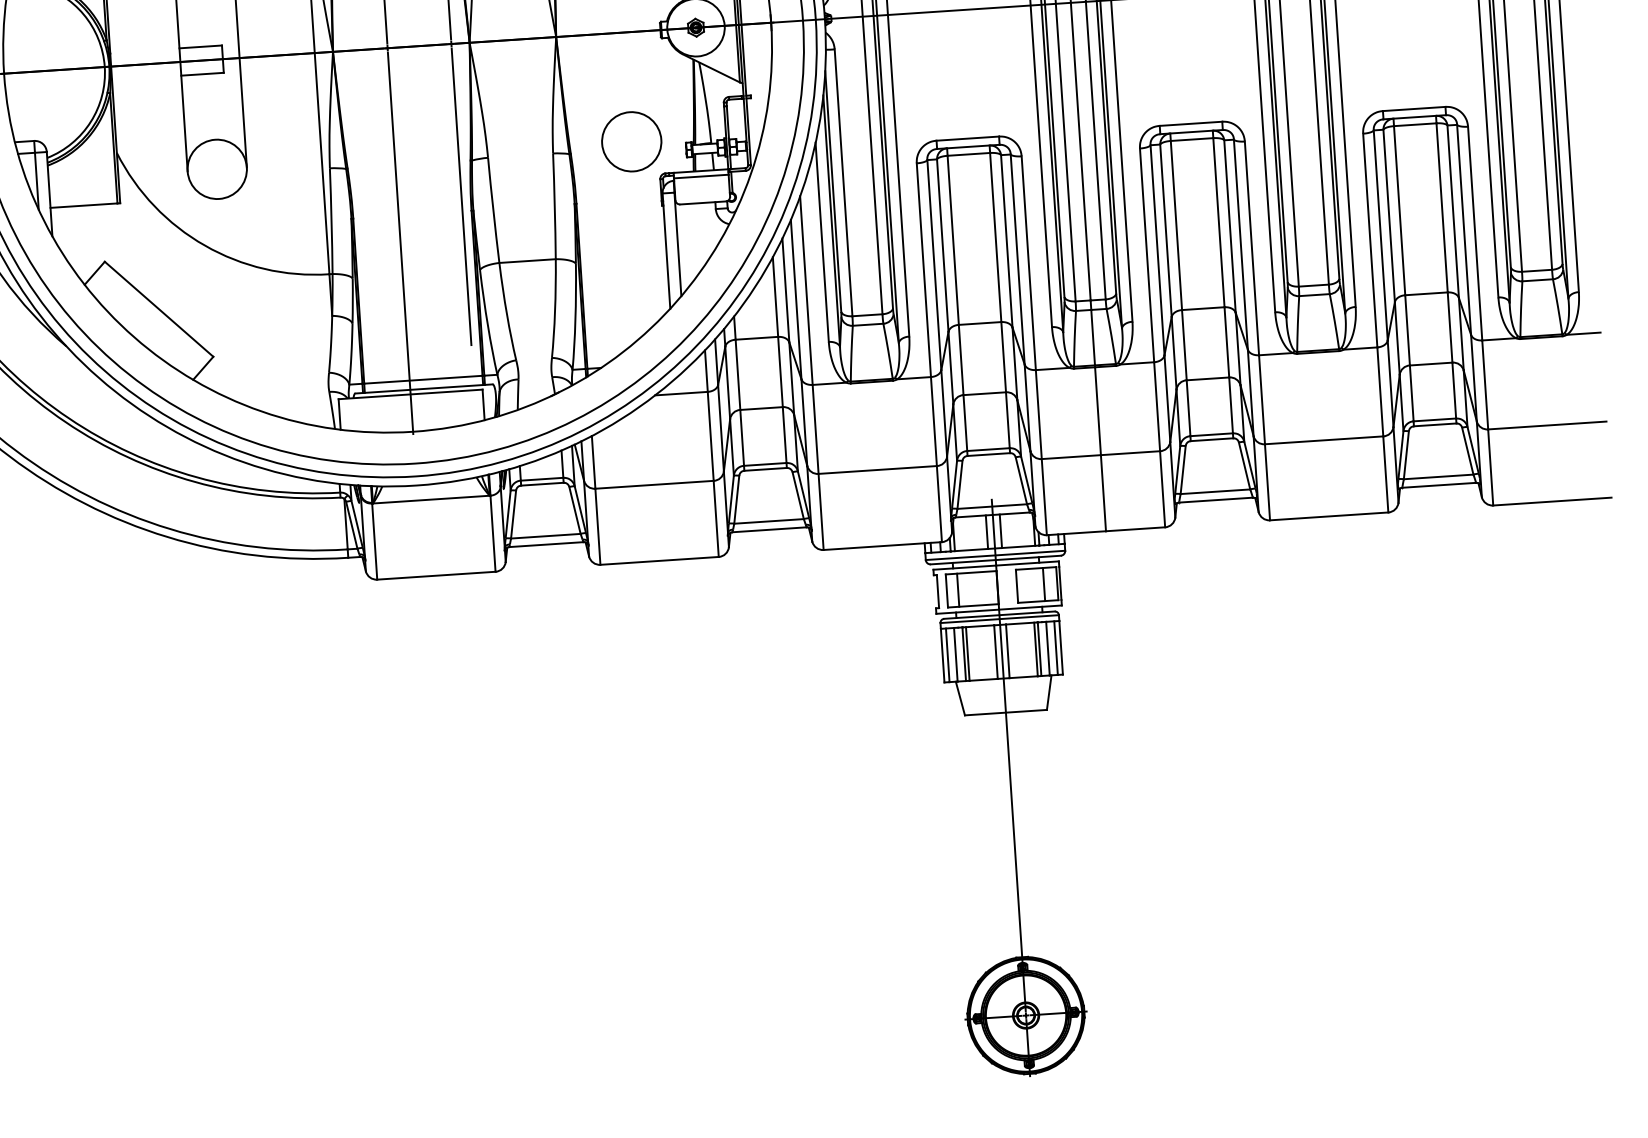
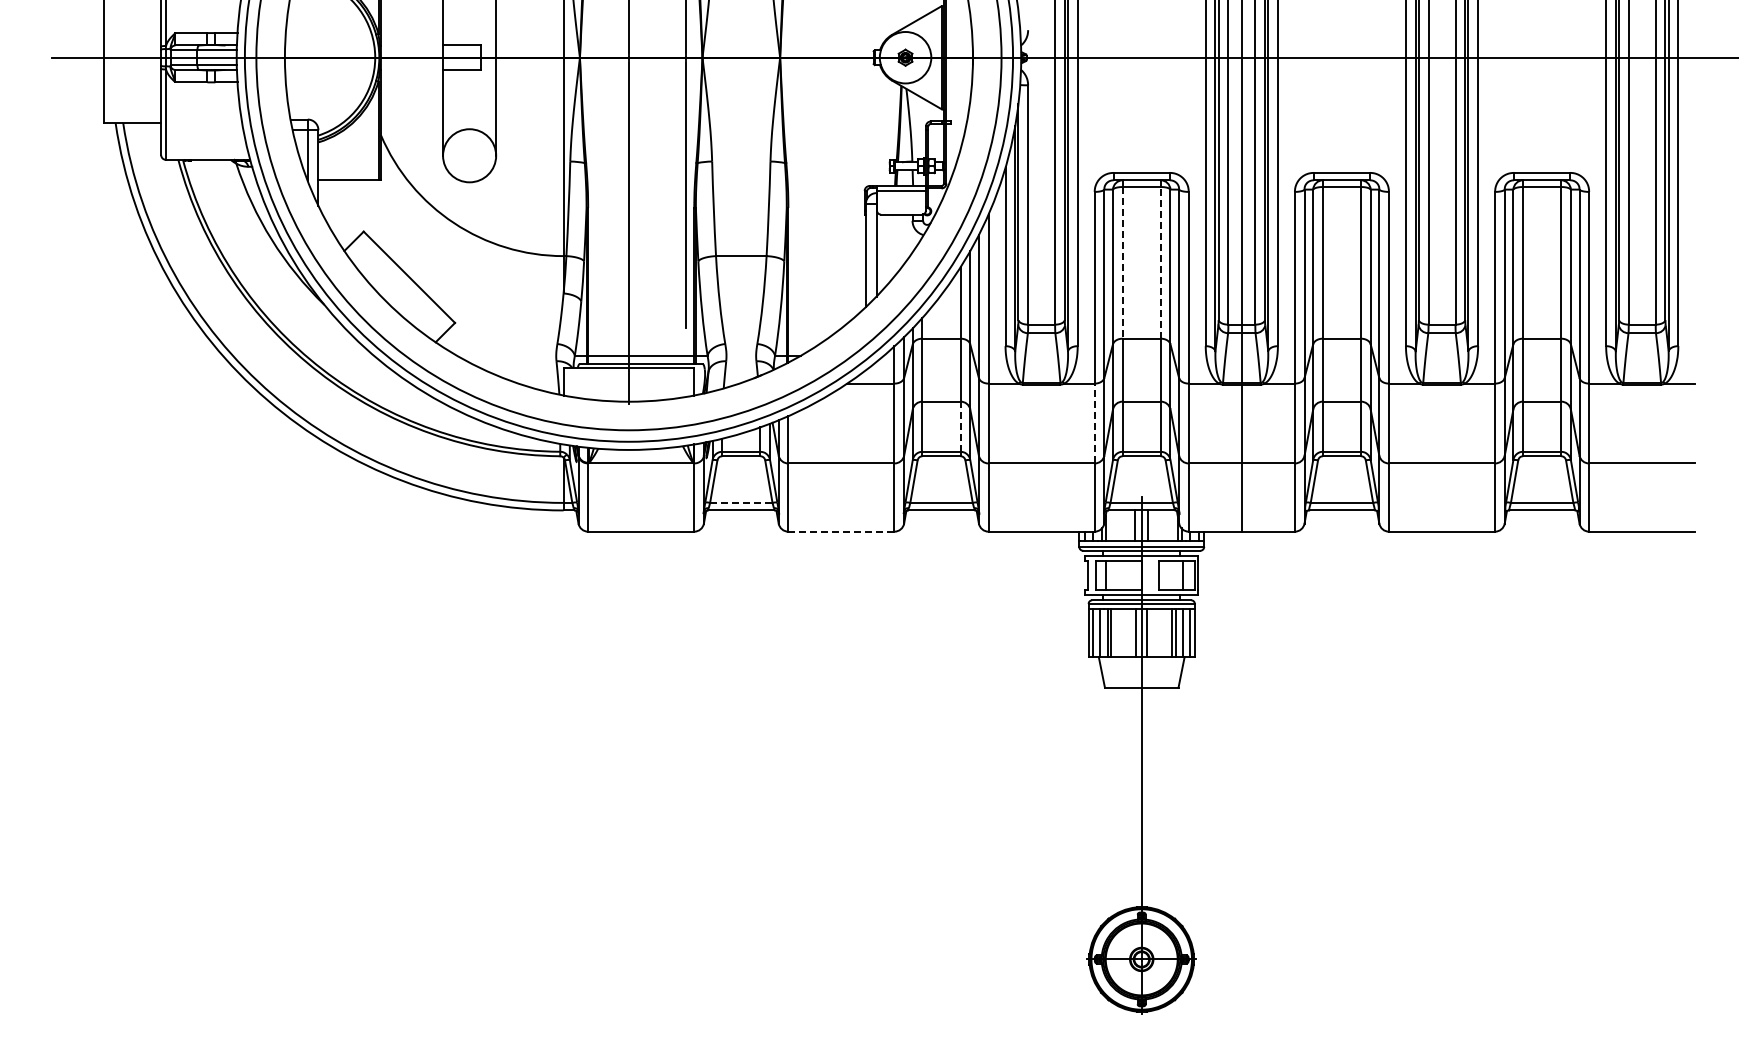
circle: (631, 141) -> (841, 155), removed
line: (995, 237) -> (1160, 262), solid -> dashed
line: (953, 239) -> (1122, 262), solid -> dashed
line: (933, 421) -> (1094, 423), solid -> dashed
line: (784, 434) -> (960, 426), solid -> dashed
line: (546, 535) -> (741, 502), solid -> dashed
line: (659, 560) -> (841, 531), solid -> dashed

